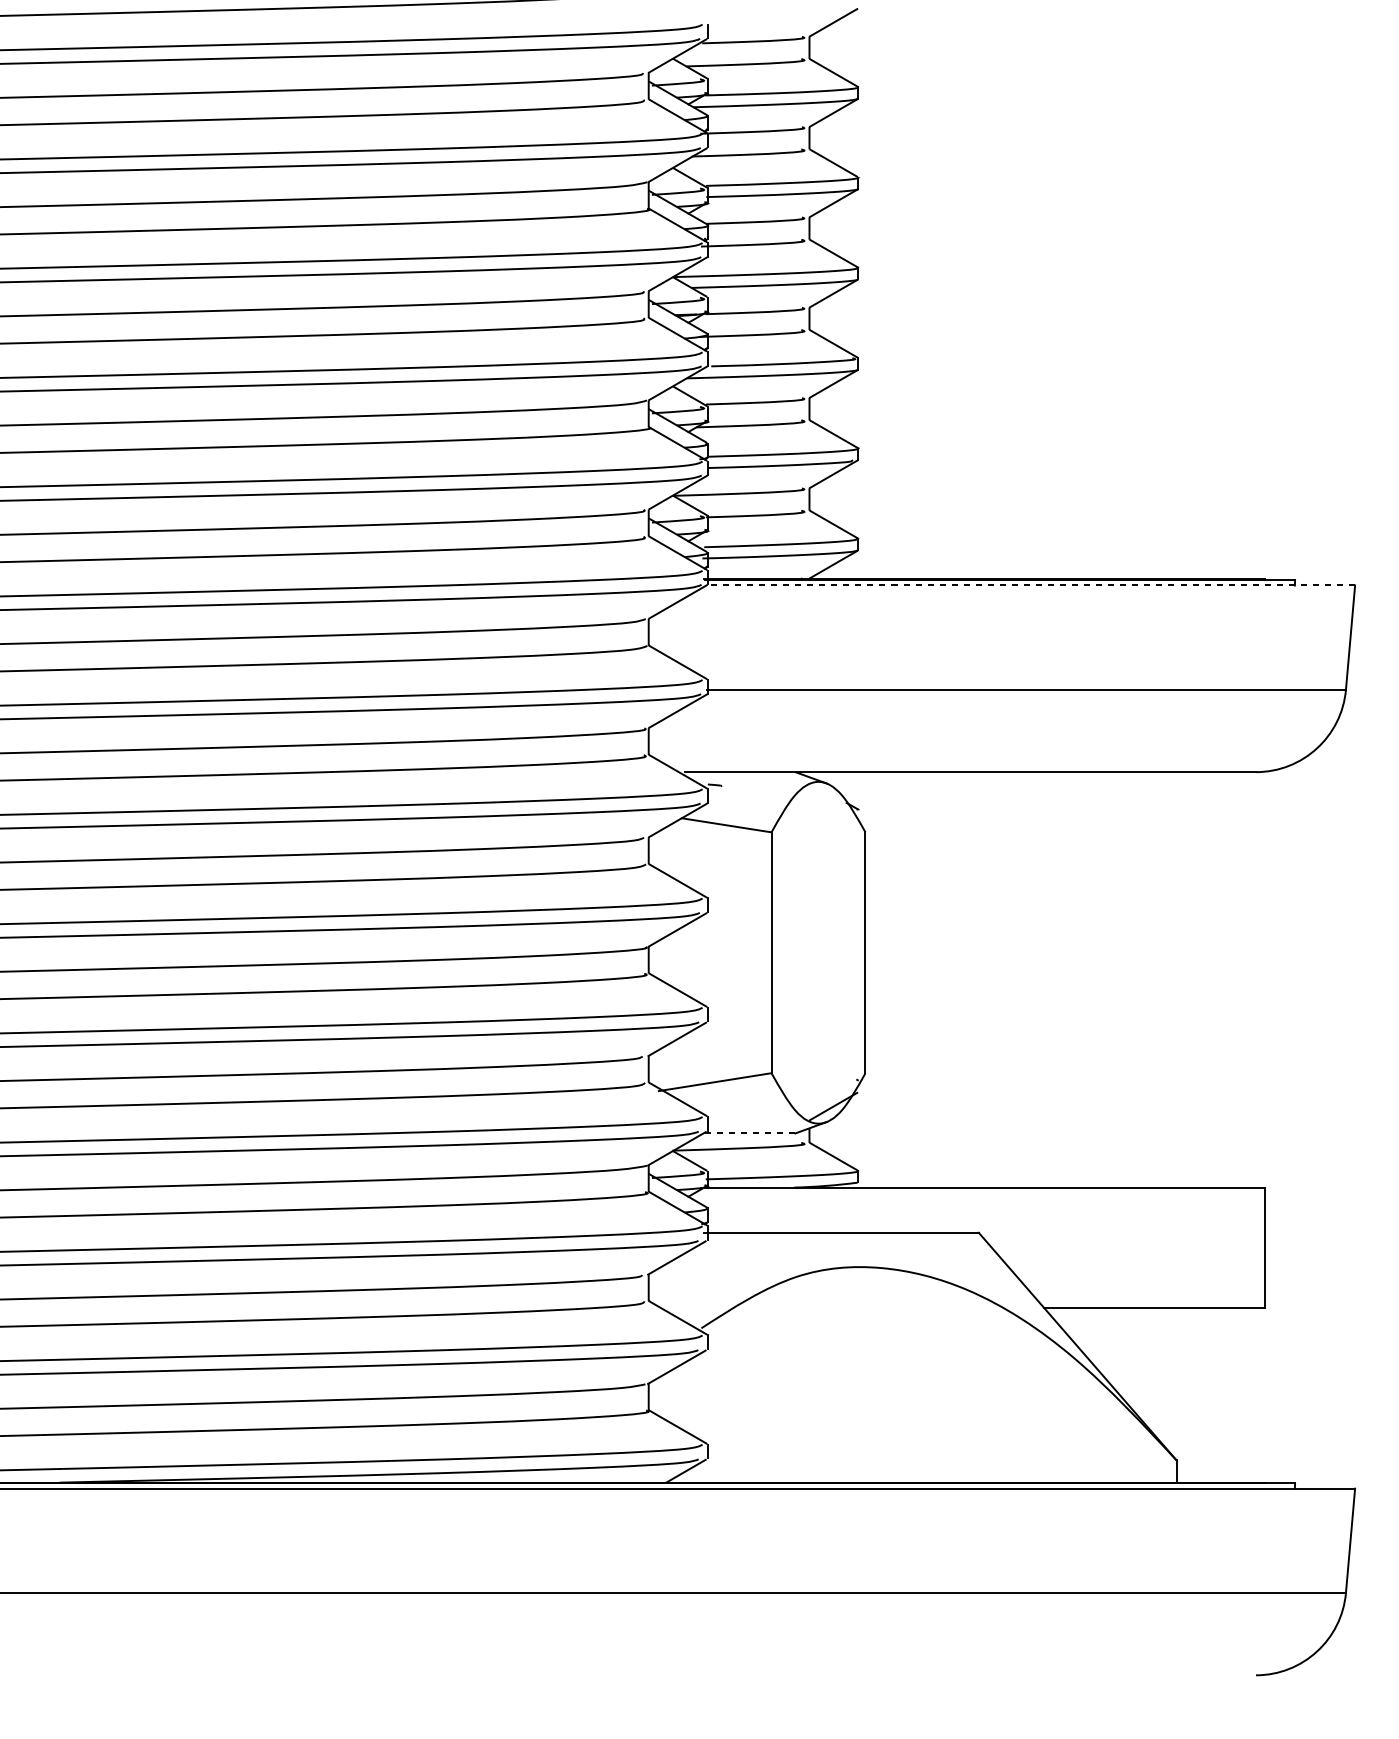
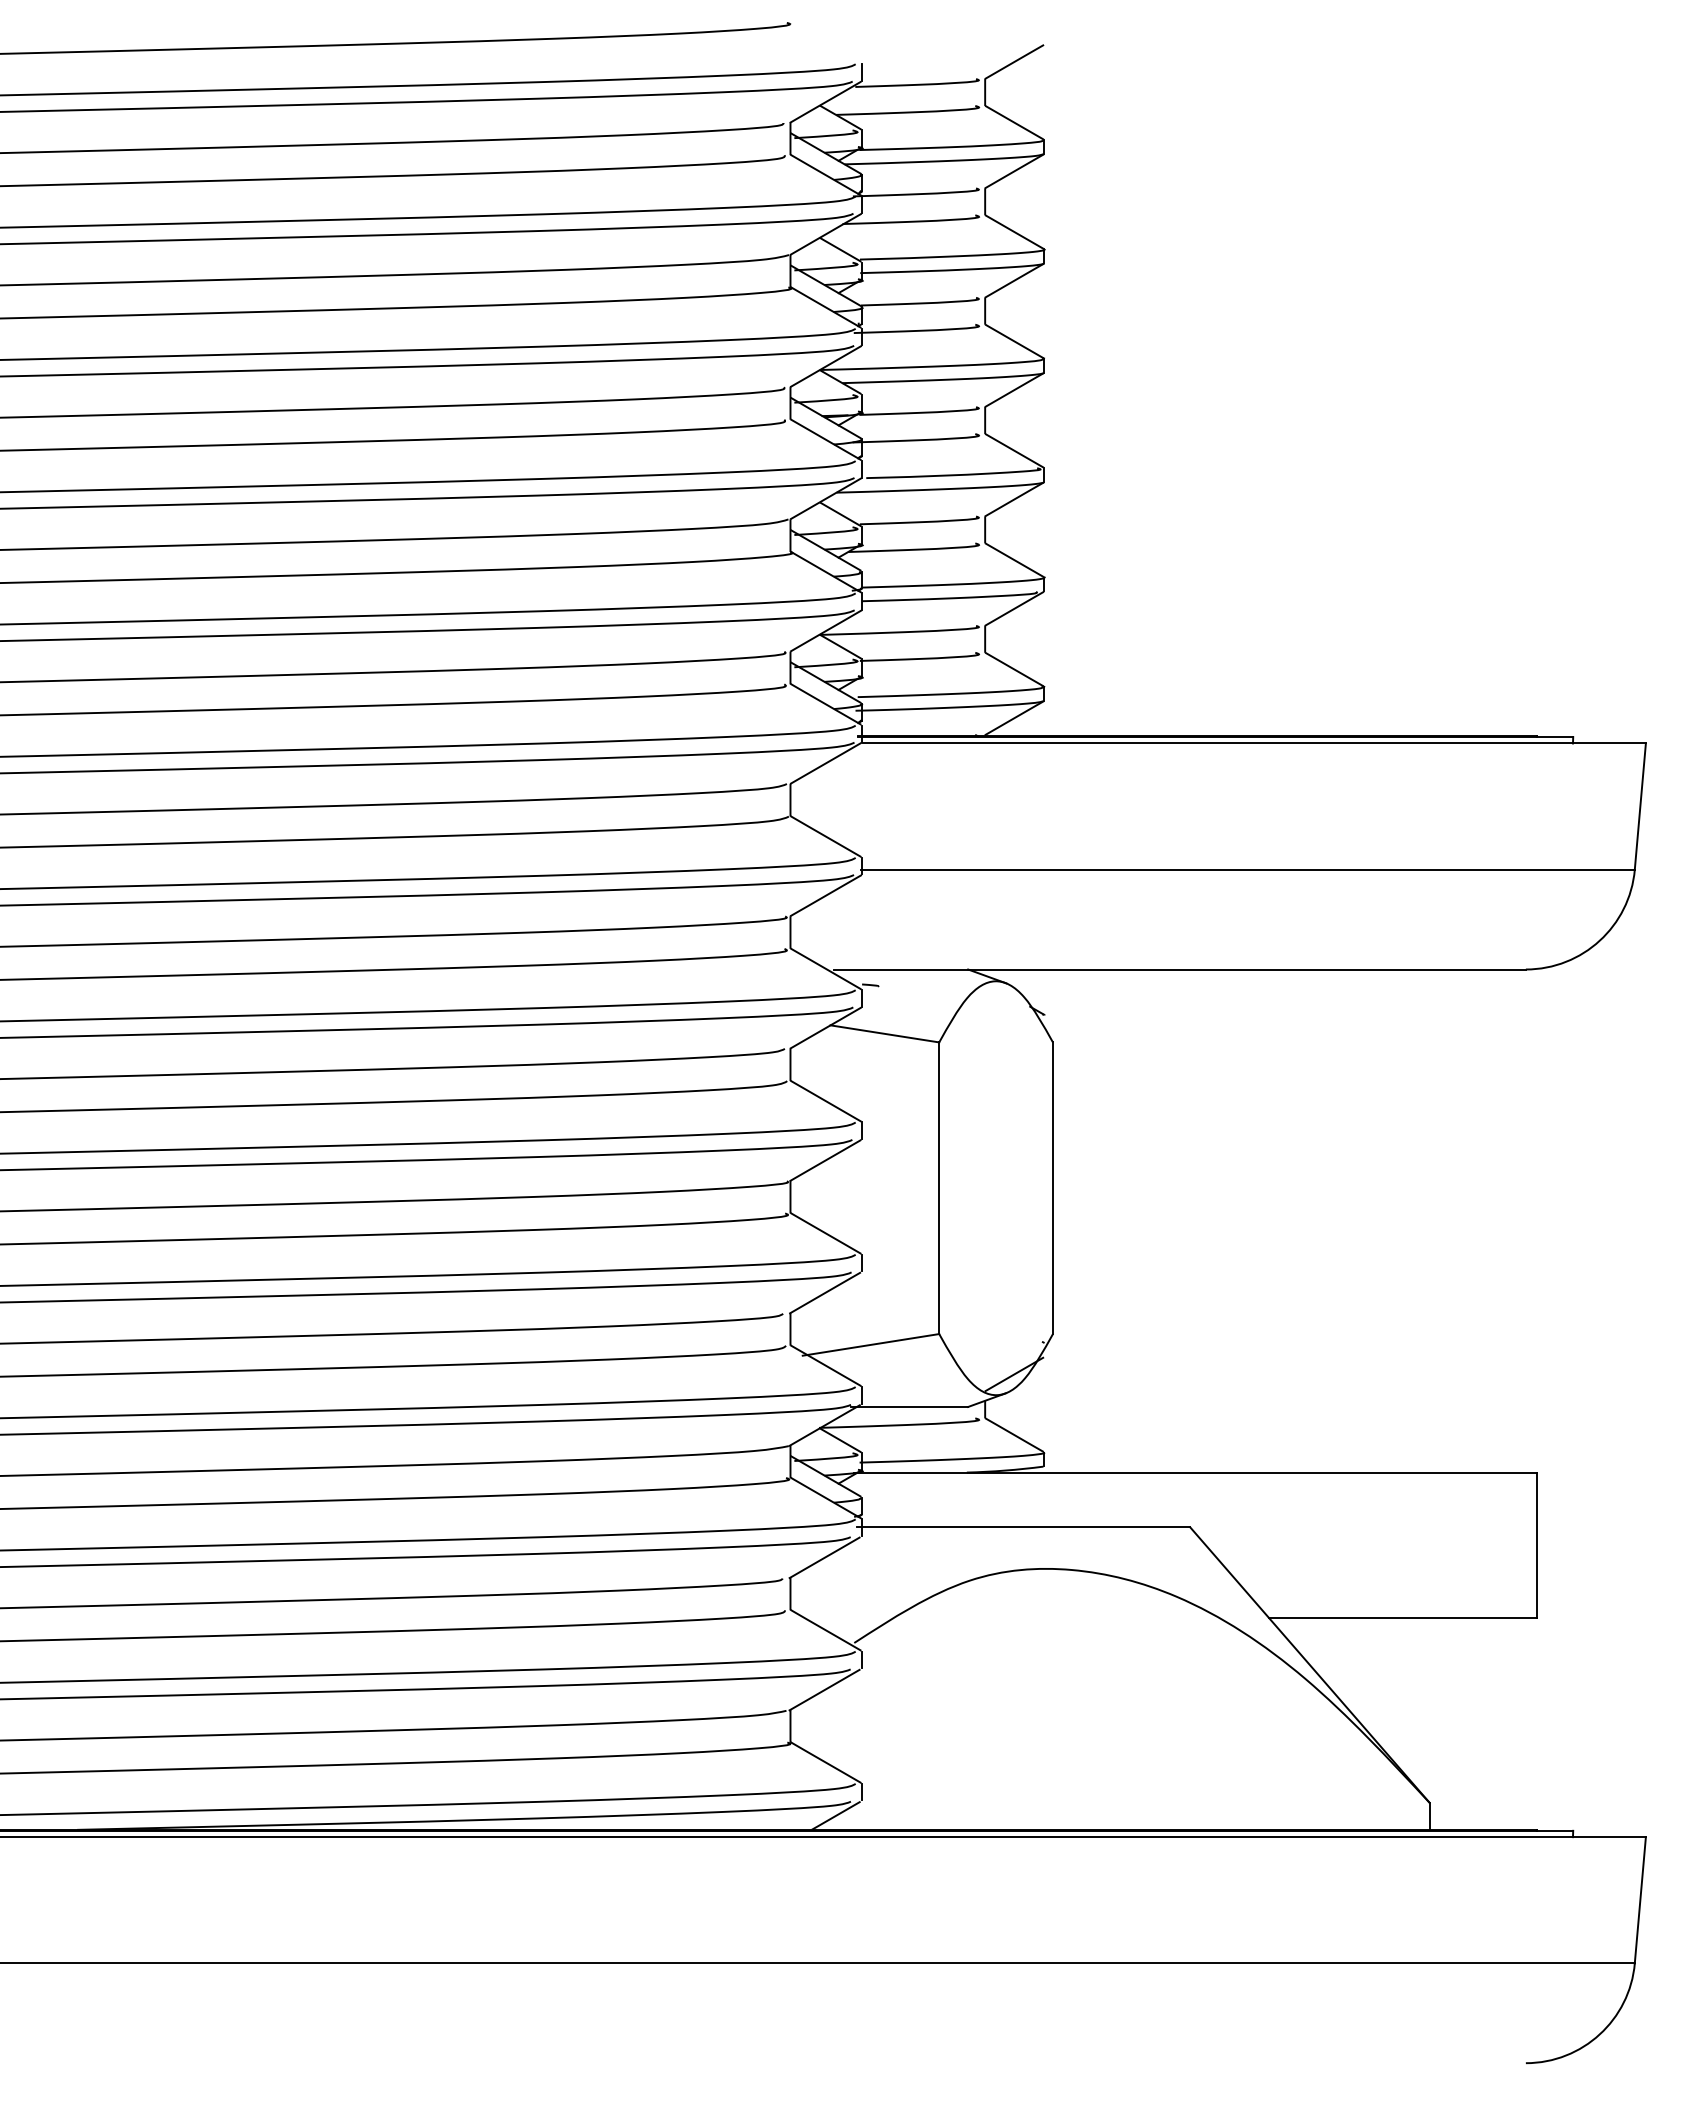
line: (1031, 585) -> (1254, 743), dashed -> solid
line: (747, 1133) -> (909, 1406), dashed -> solid

